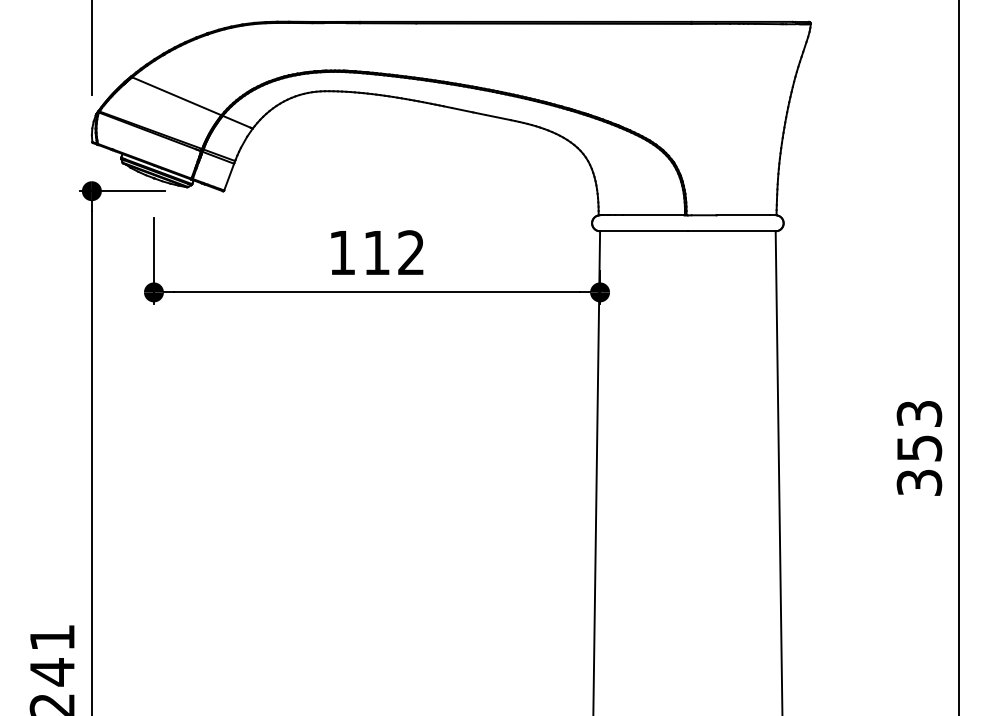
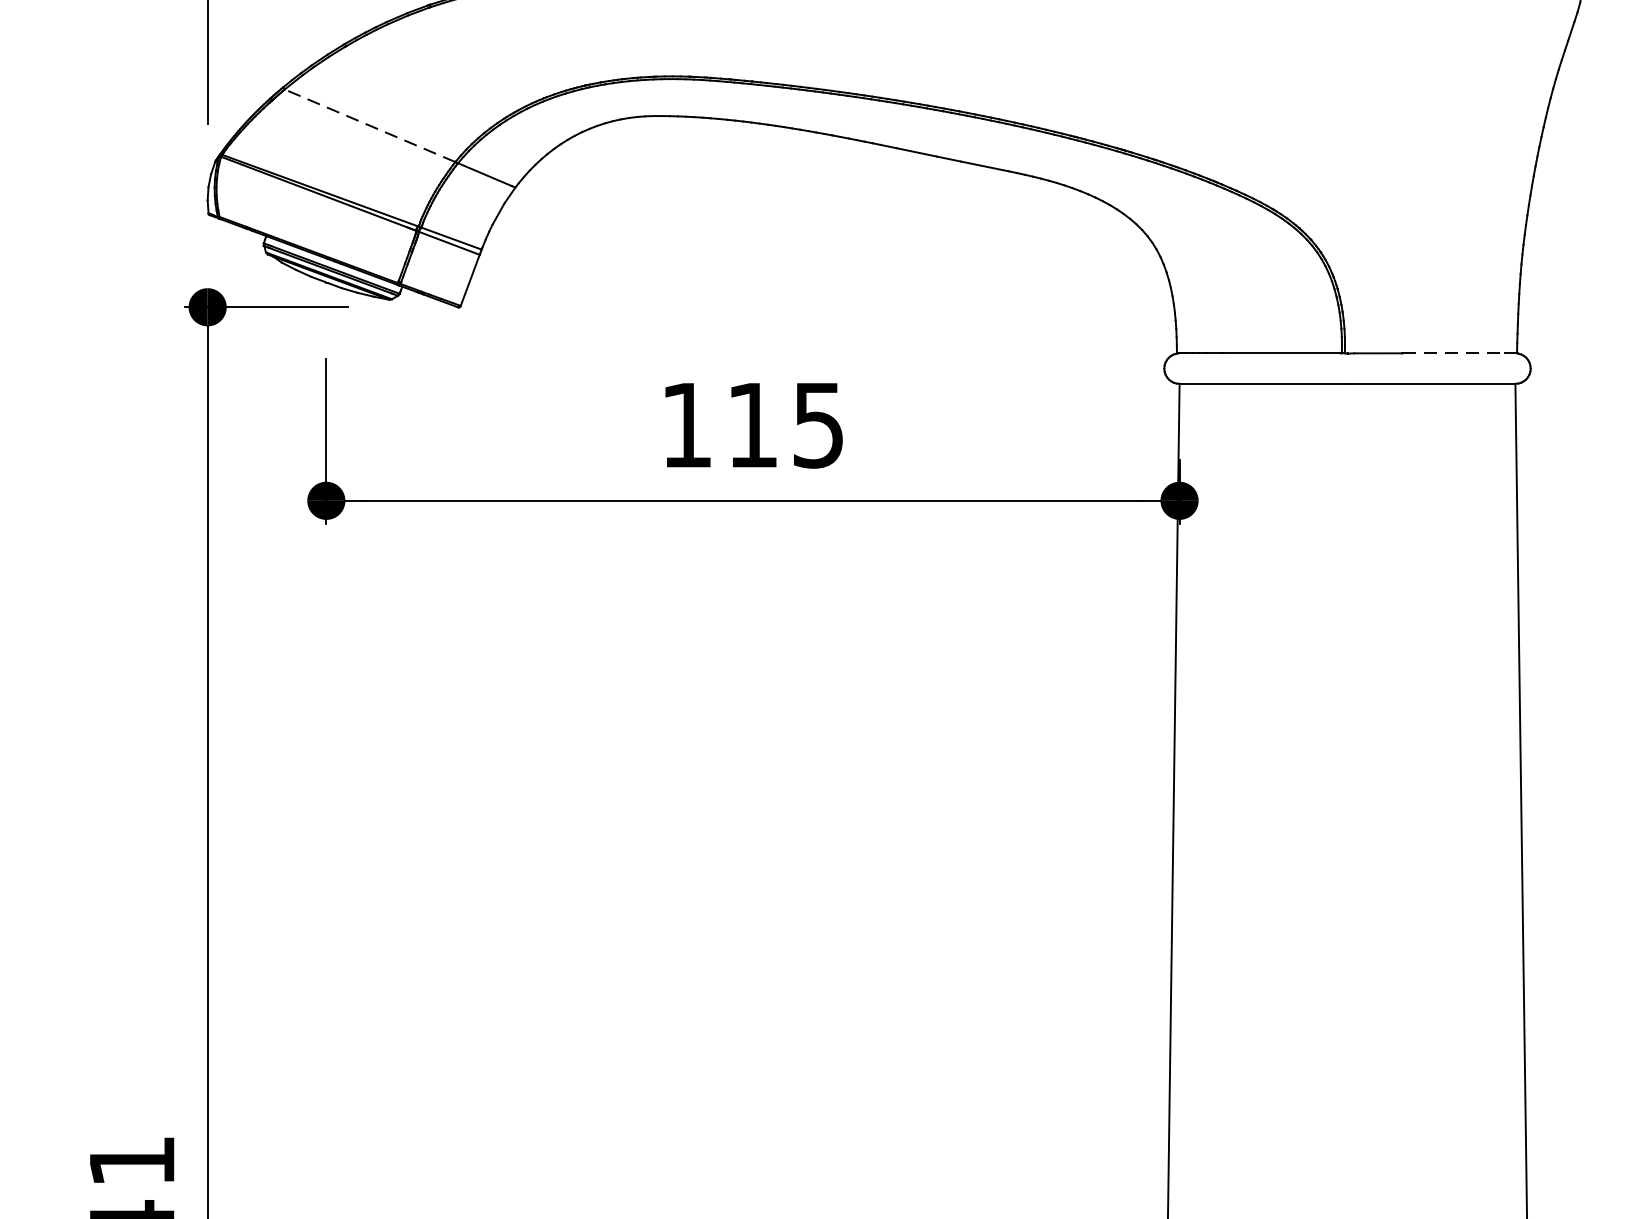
line: (176, 96) -> (369, 126), solid -> dashed
line: (743, 215) -> (1453, 353), solid -> dashed
text: (410, 252) -> (817, 424), 112 -> 115

